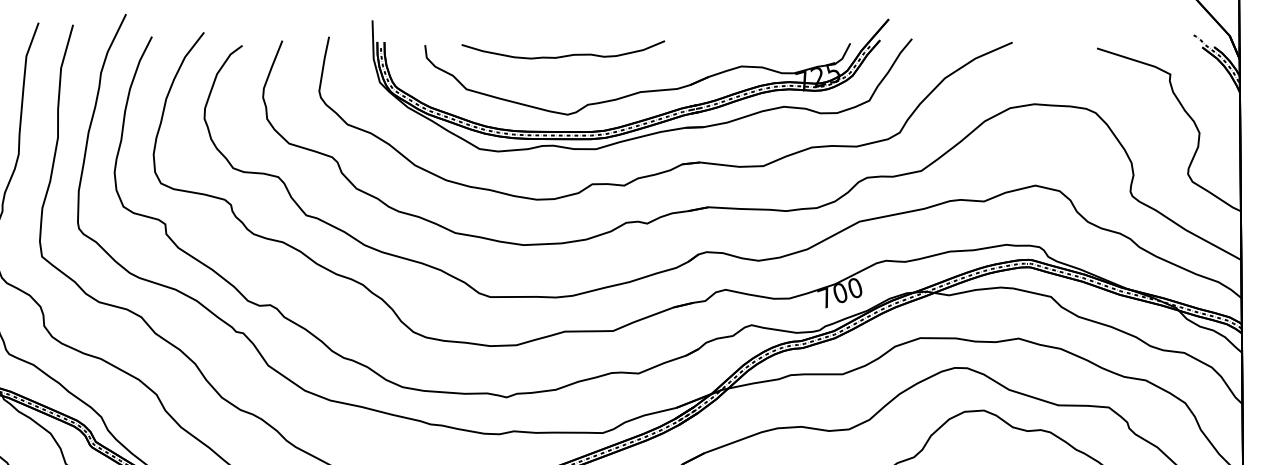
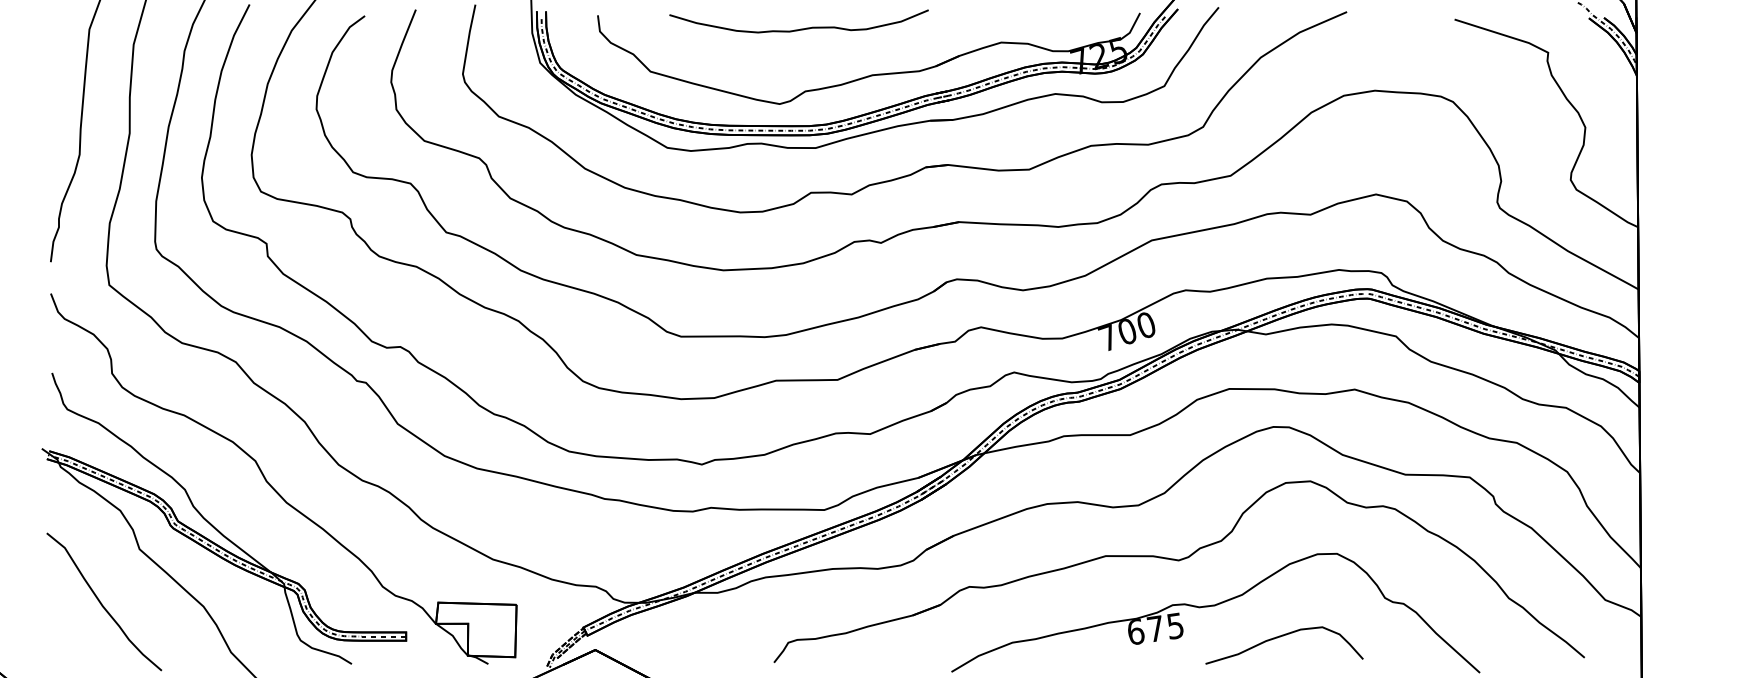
curve: (564, 55) -> (800, 28), moved

